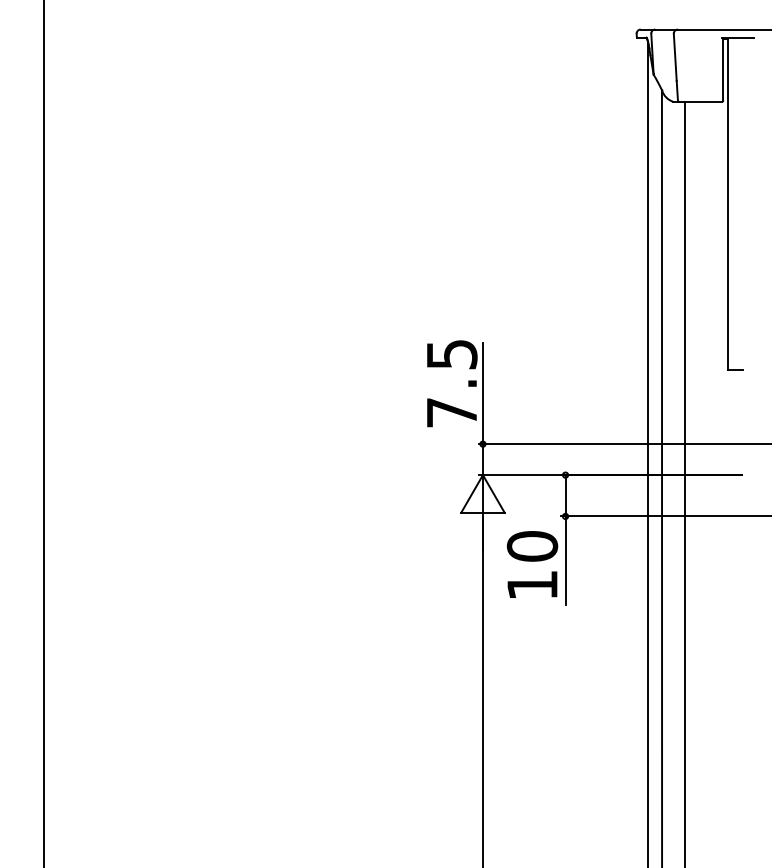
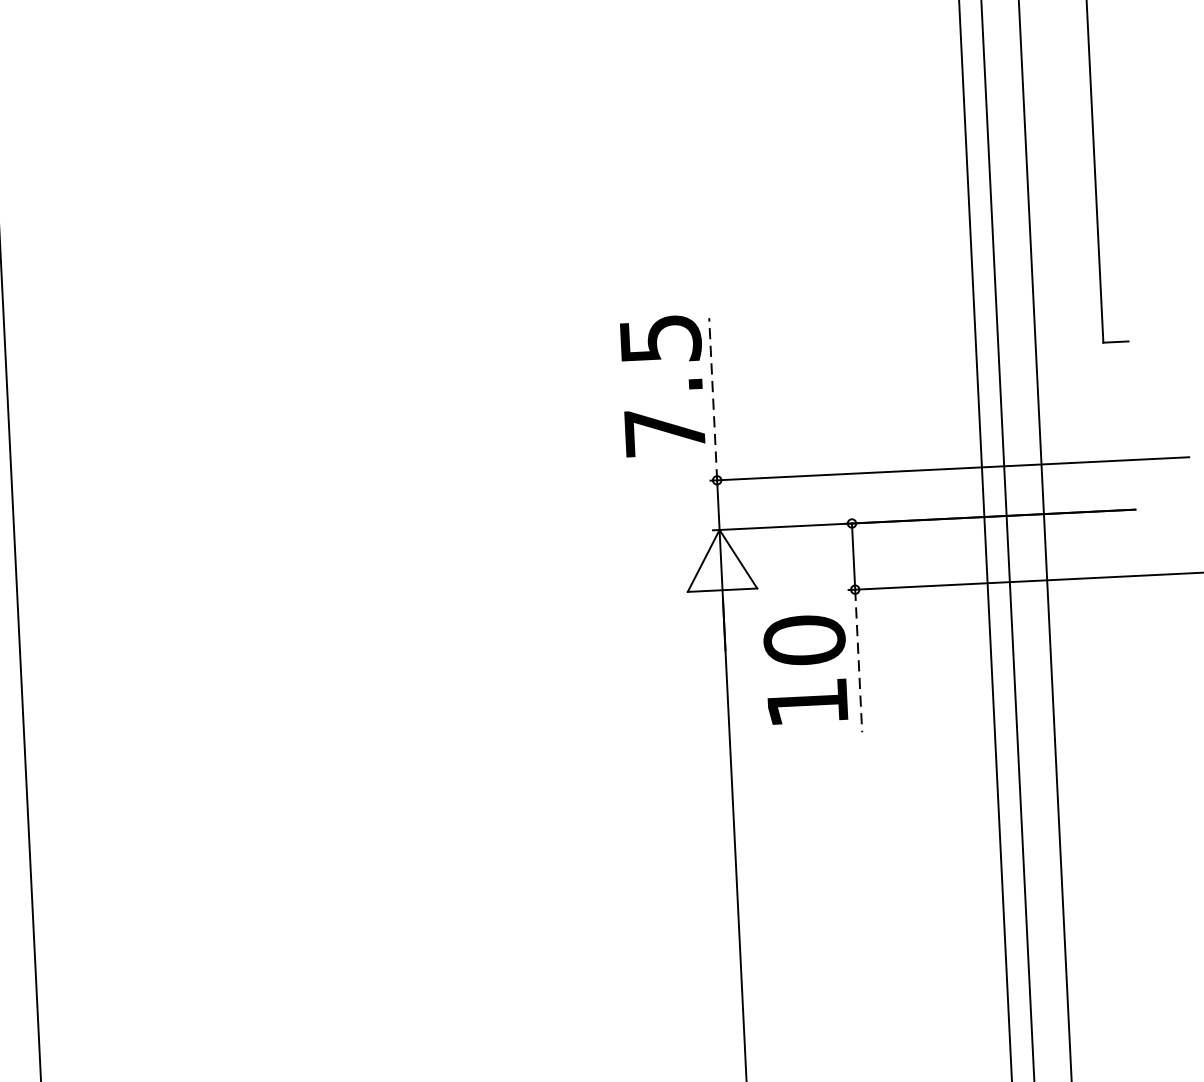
line: (482, 393) -> (712, 399), solid -> dashed
line: (565, 561) -> (858, 661), solid -> dashed

